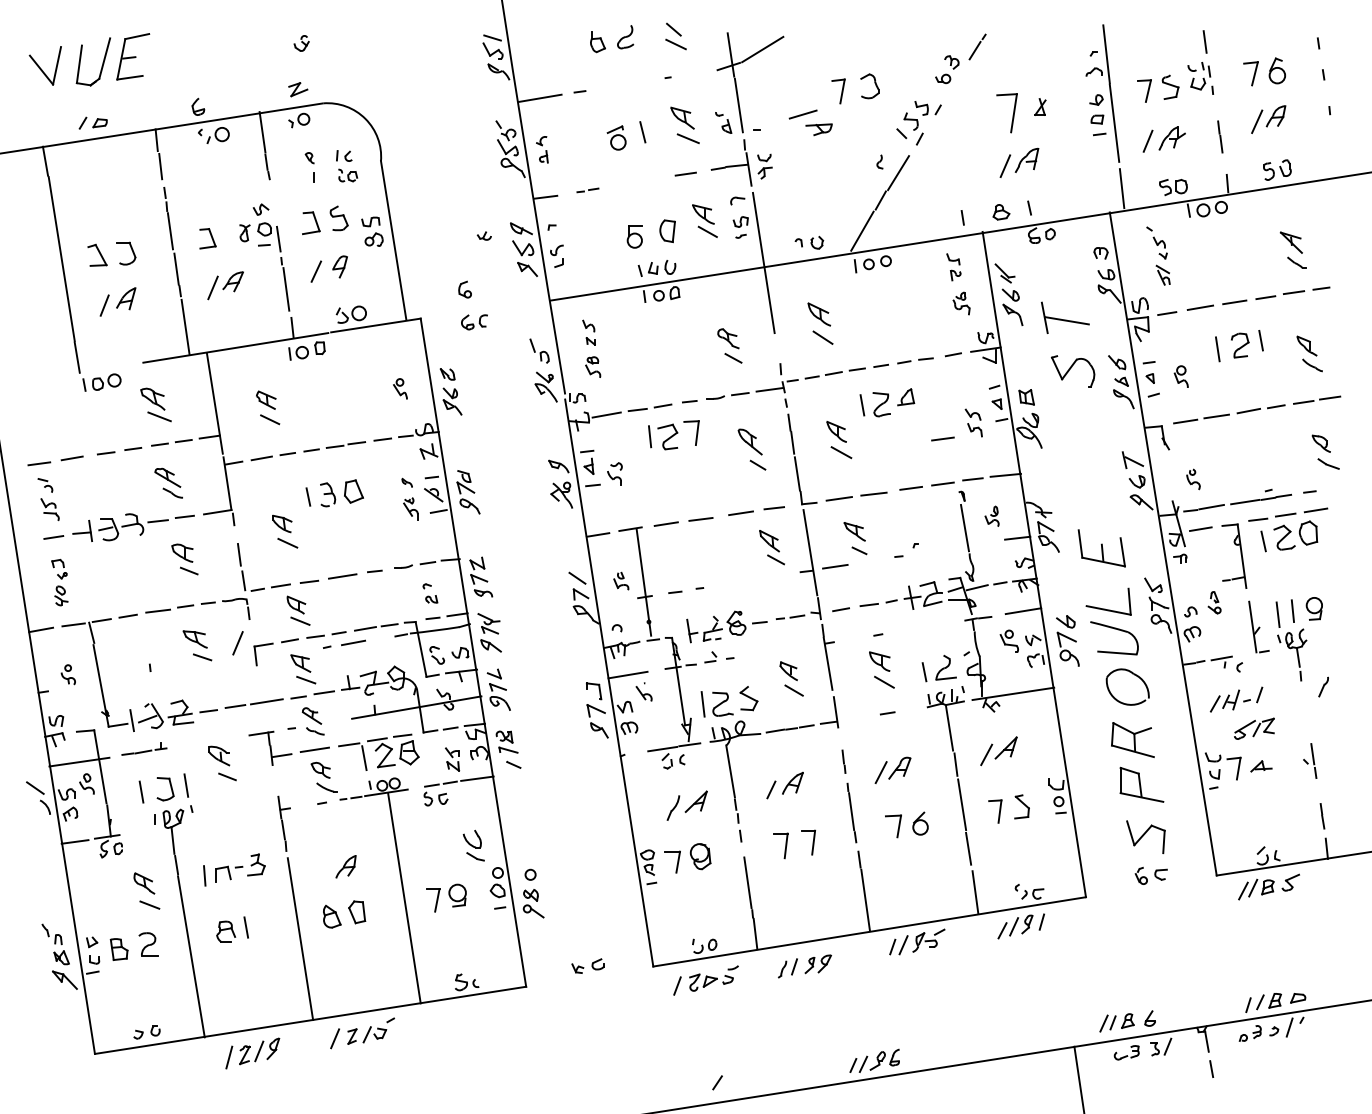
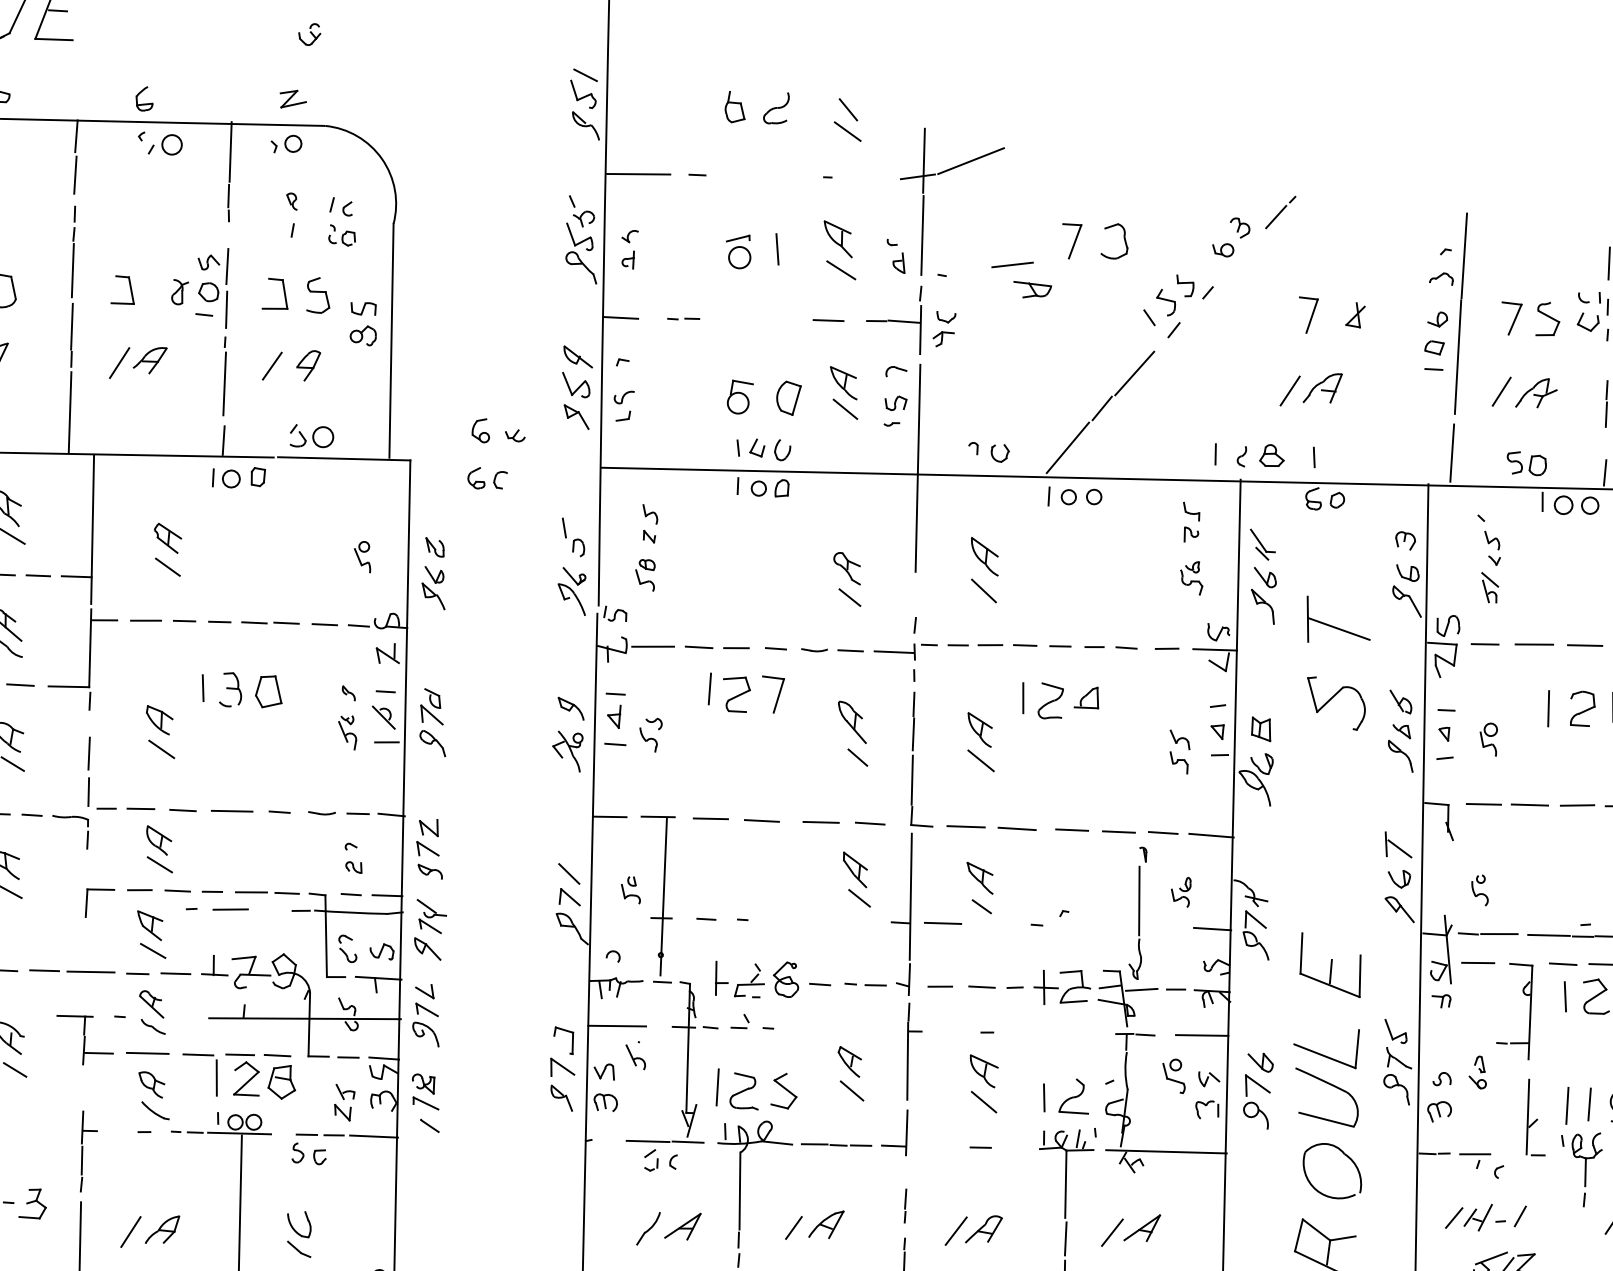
part: (1006, 112) -> (1305, 314), size x0.62
part: (879, 161) -> (1241, 455), moved
line: (273, 209) -> (226, 265), added
part: (483, 235) -> (514, 434), moved
line: (942, 438) -> (1129, 766), removed
line: (237, 643) -> (130, 1232), moved
part: (473, 845) -> (299, 1232), moved

